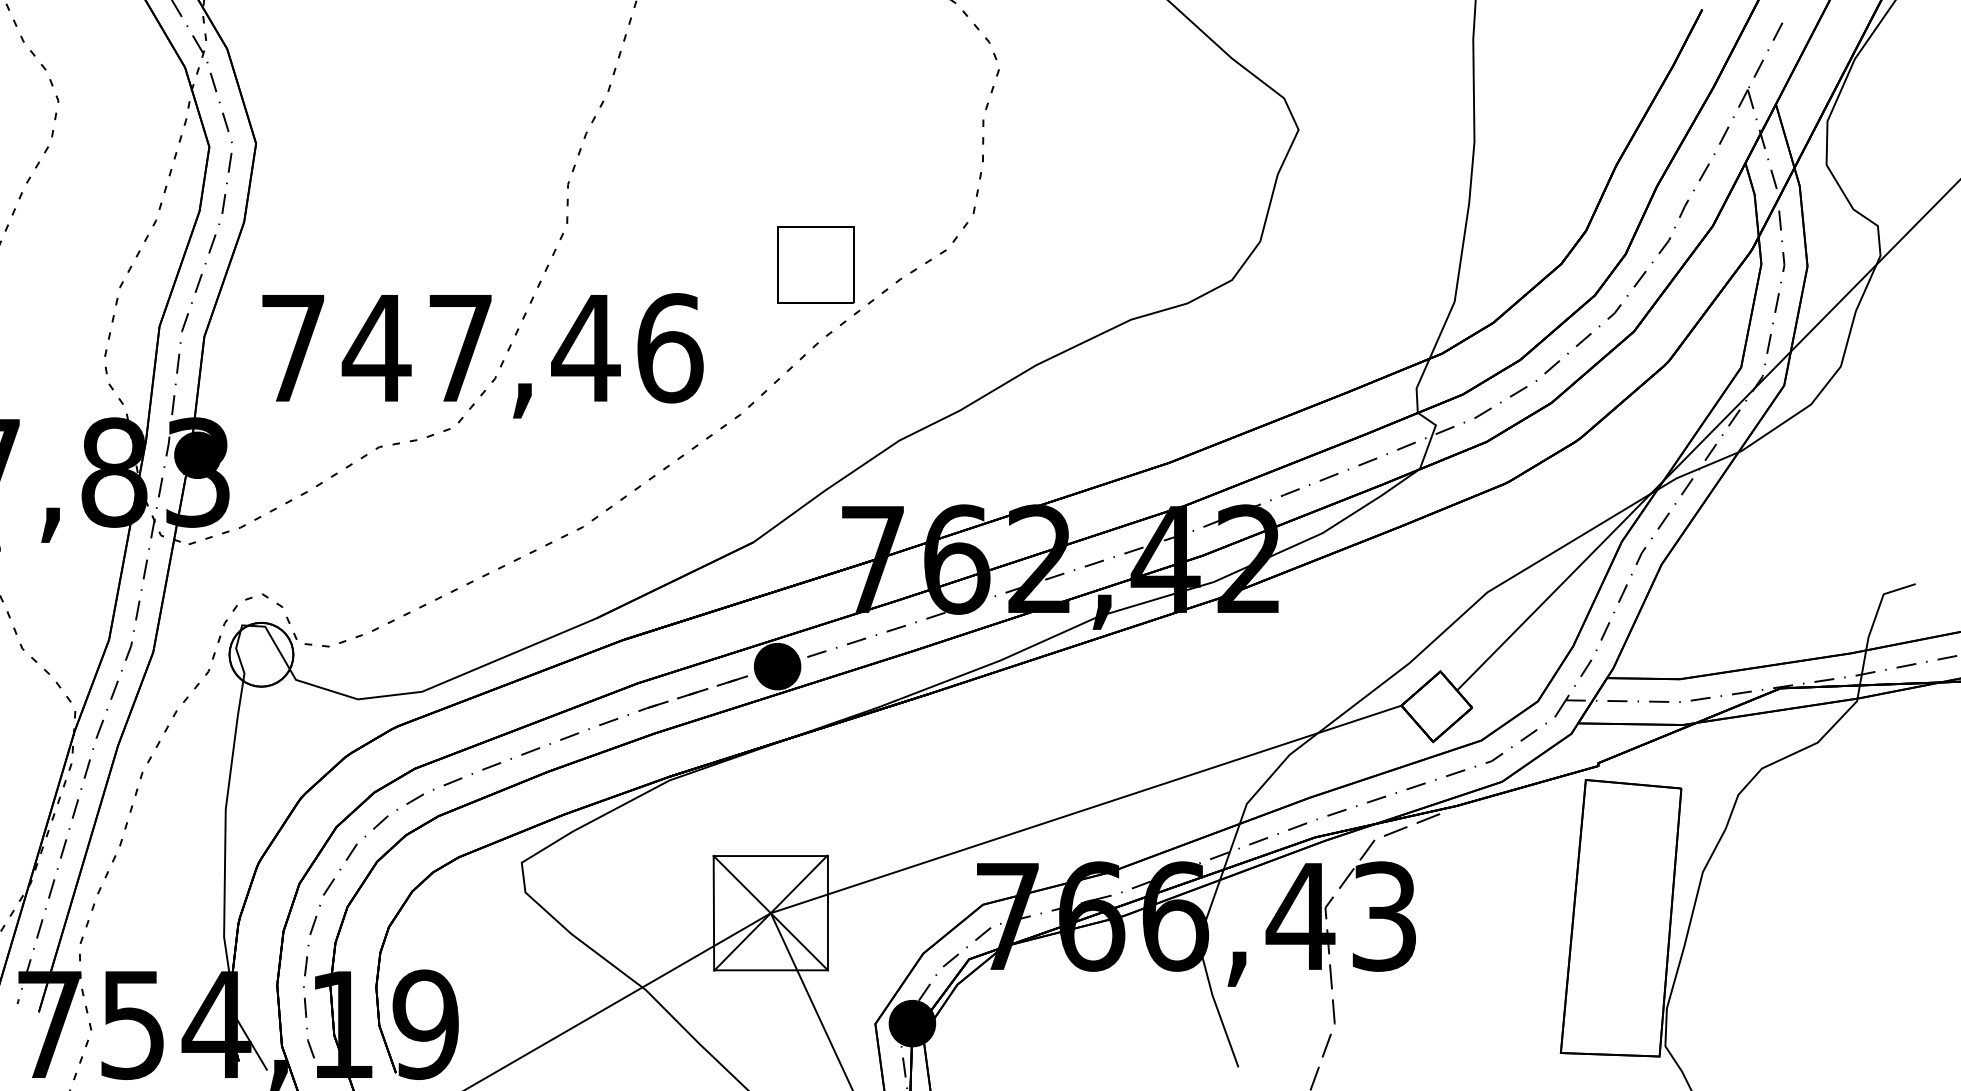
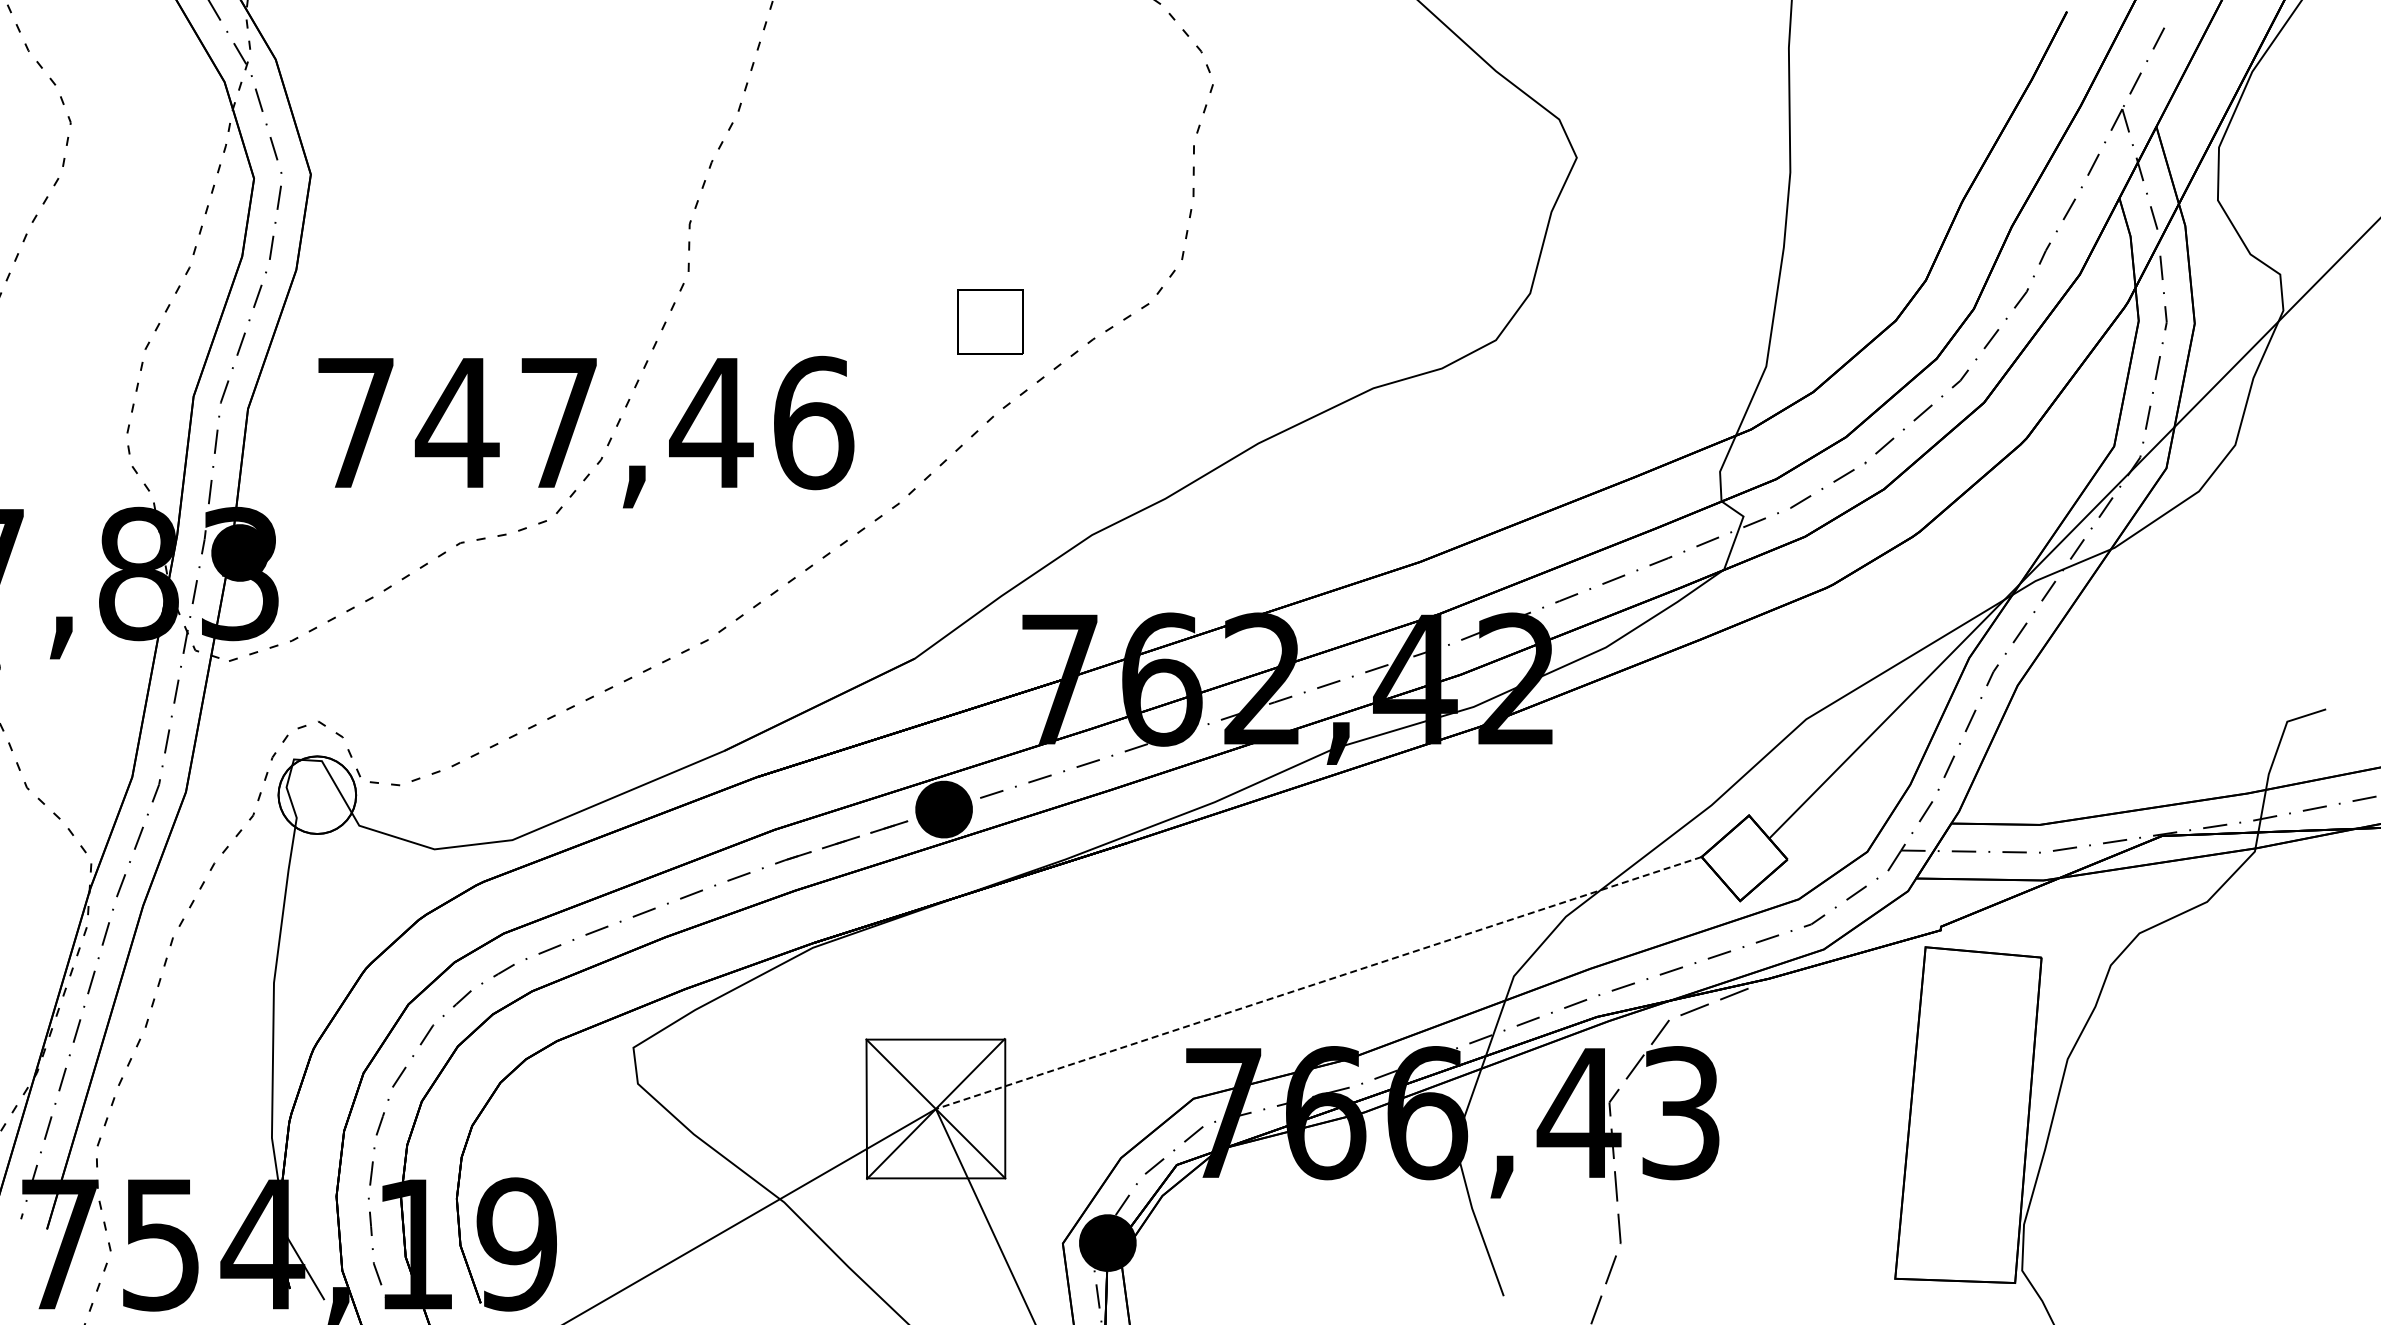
part: (815, 264) -> (990, 321), size x0.7
line: (1085, 809) -> (1318, 983), solid -> dashed

